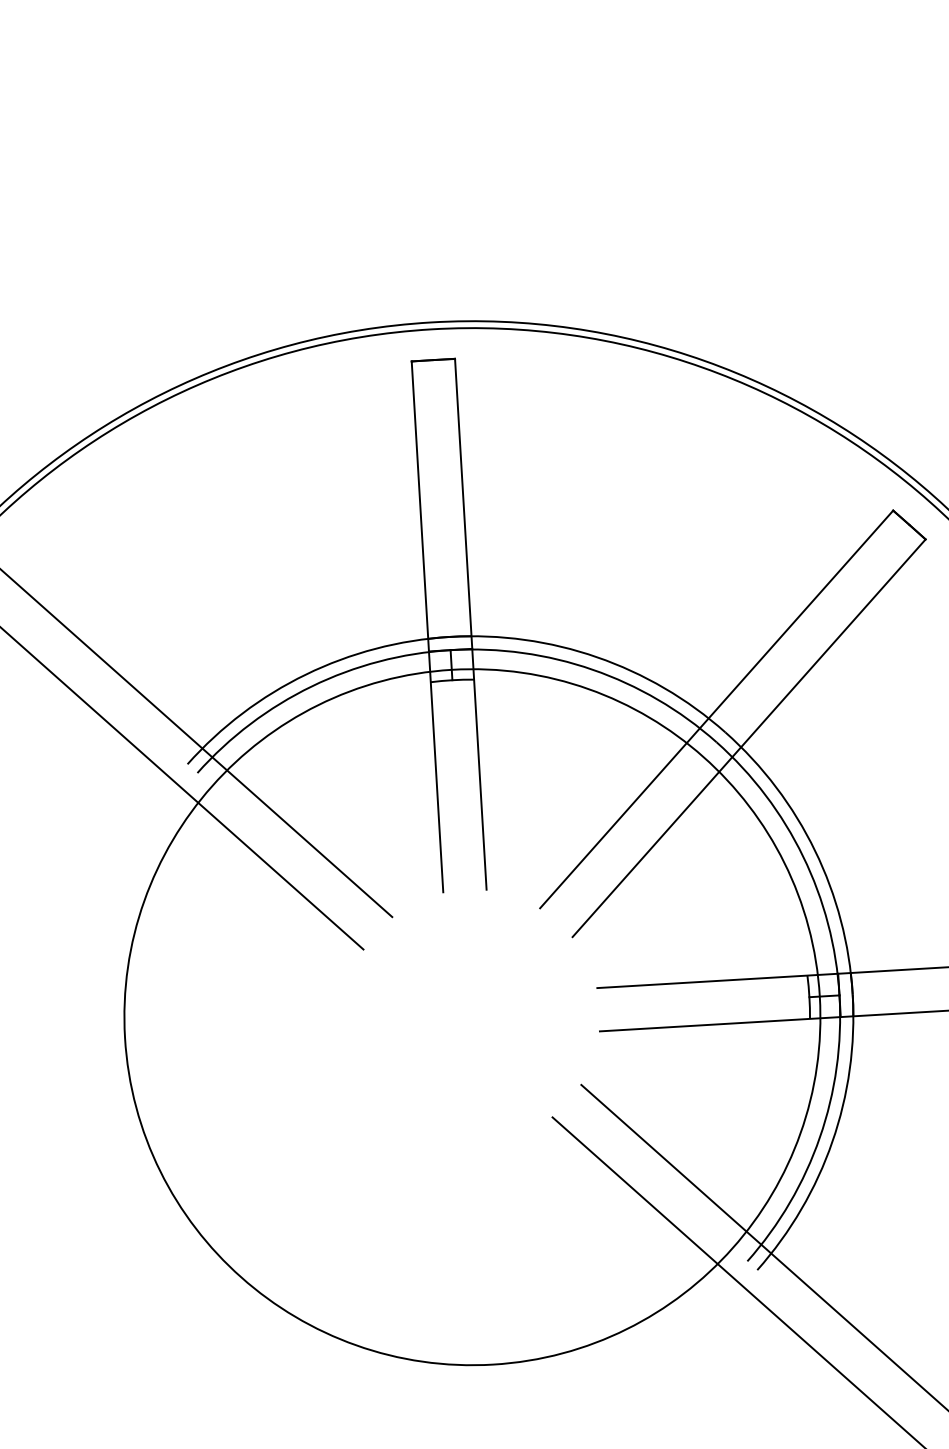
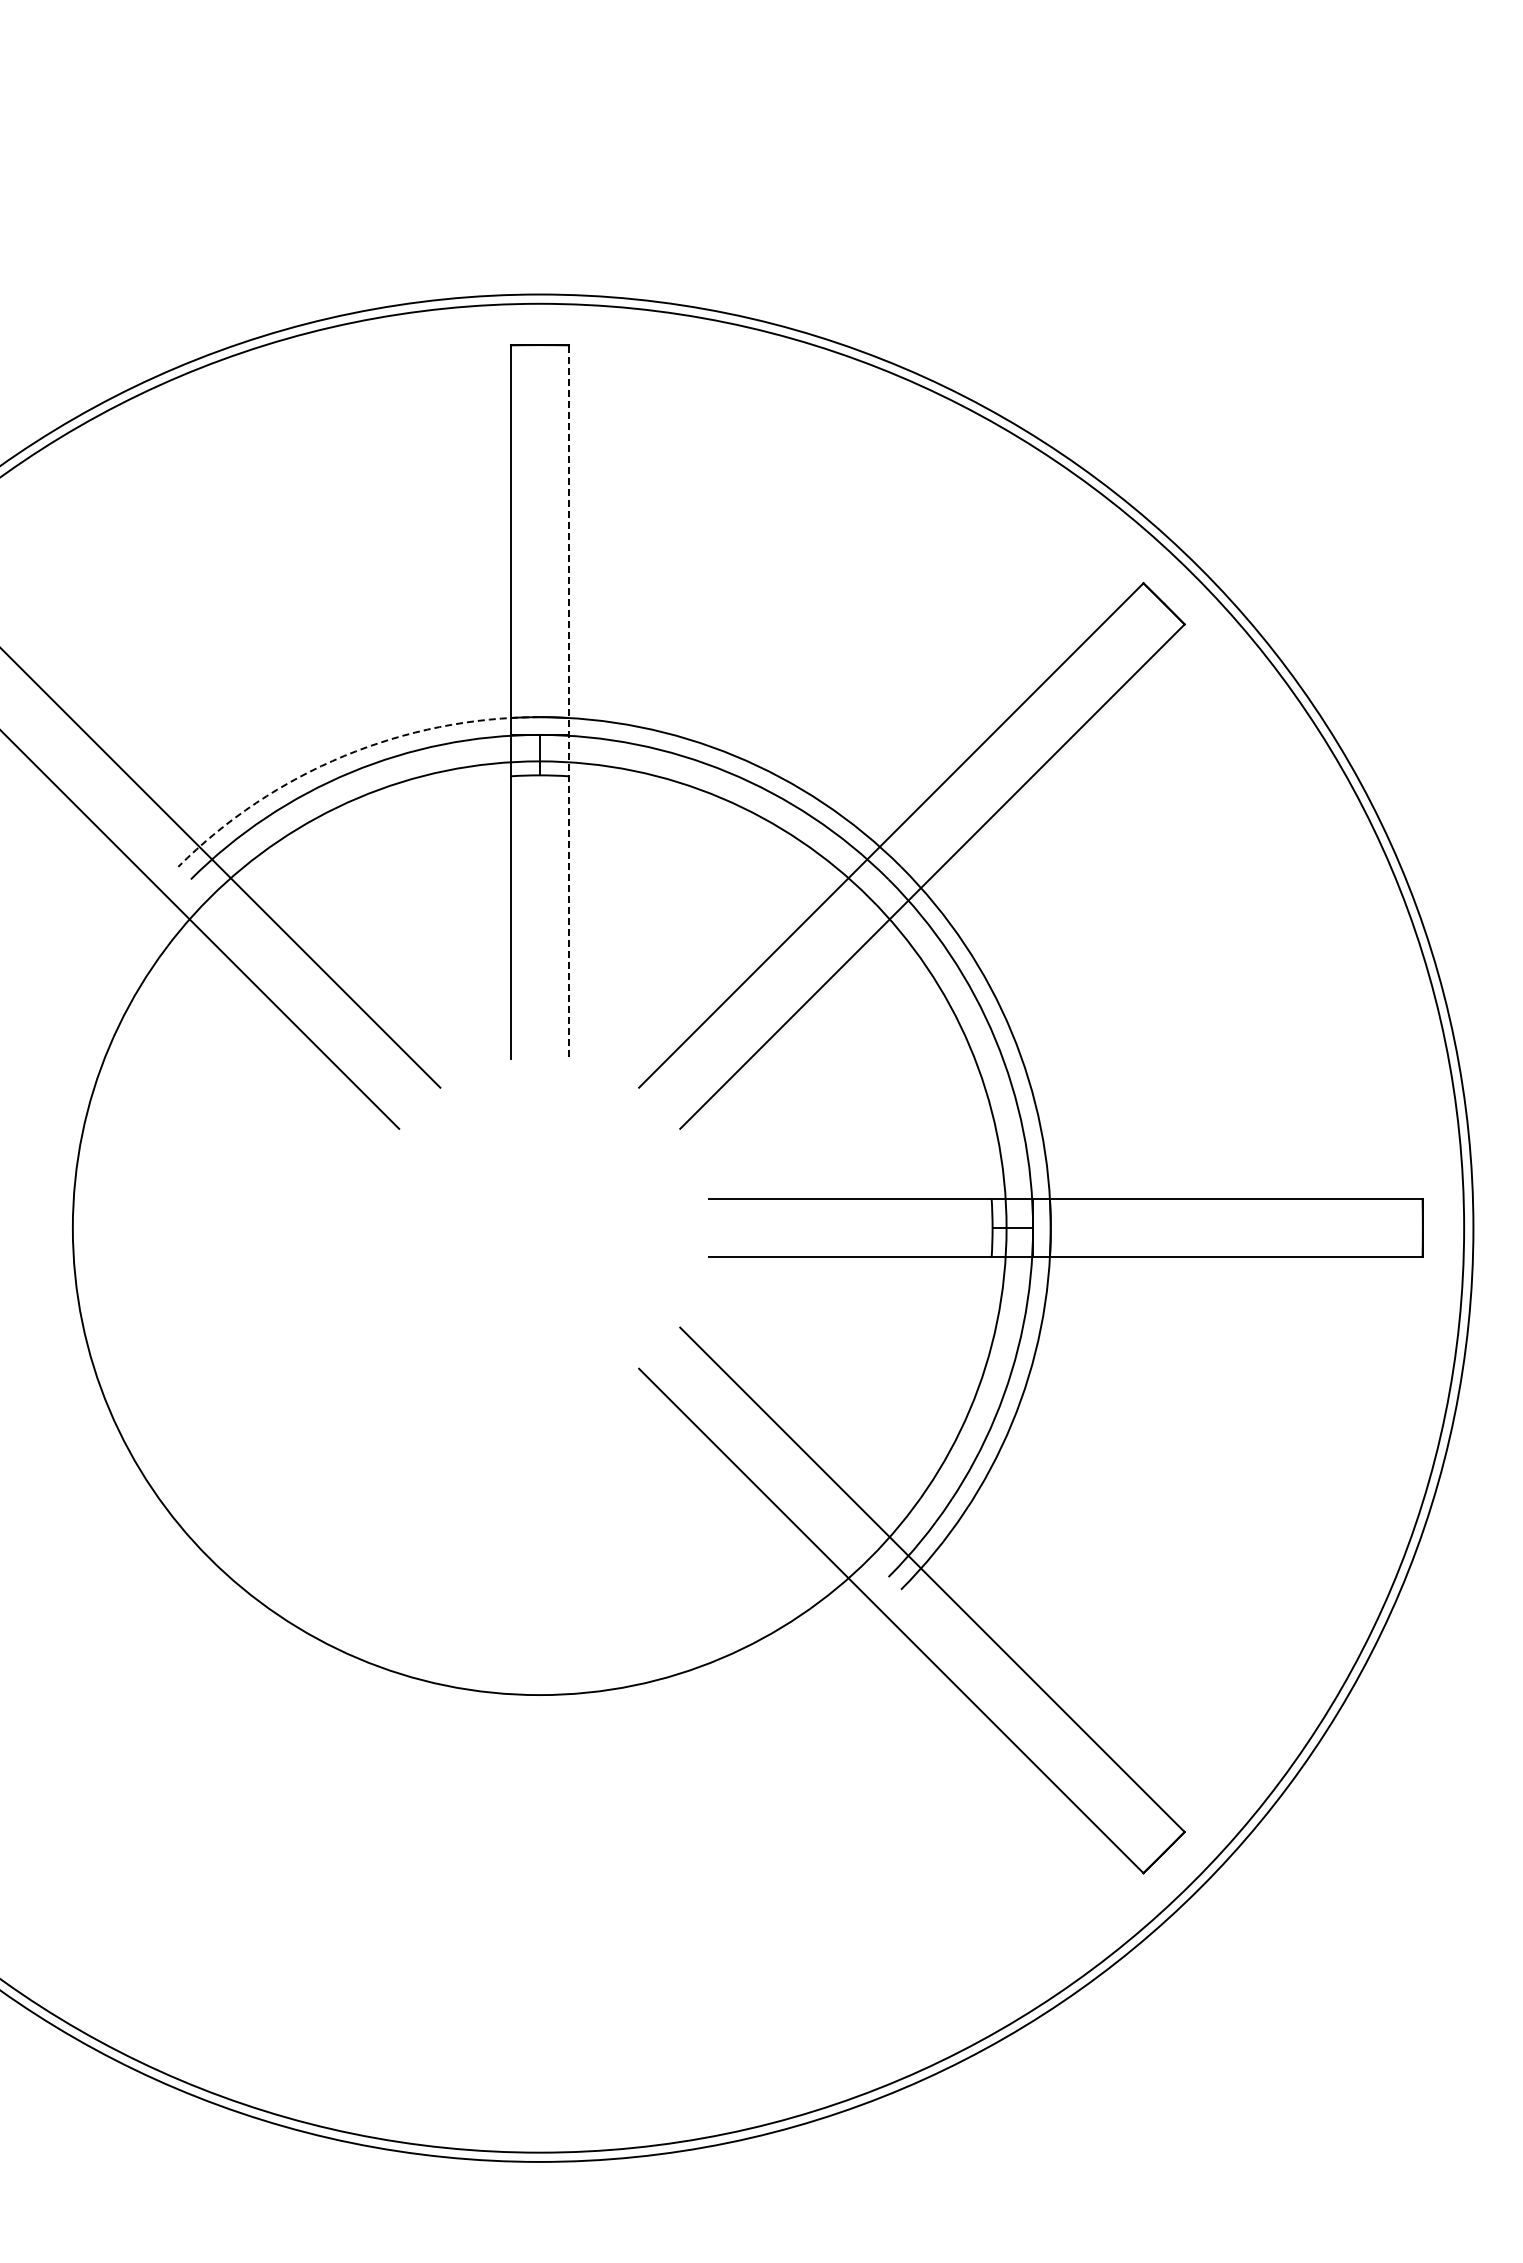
line: (470, 624) -> (568, 702), solid -> dashed
arc: (306, 674) -> (344, 756), solid -> dashed

